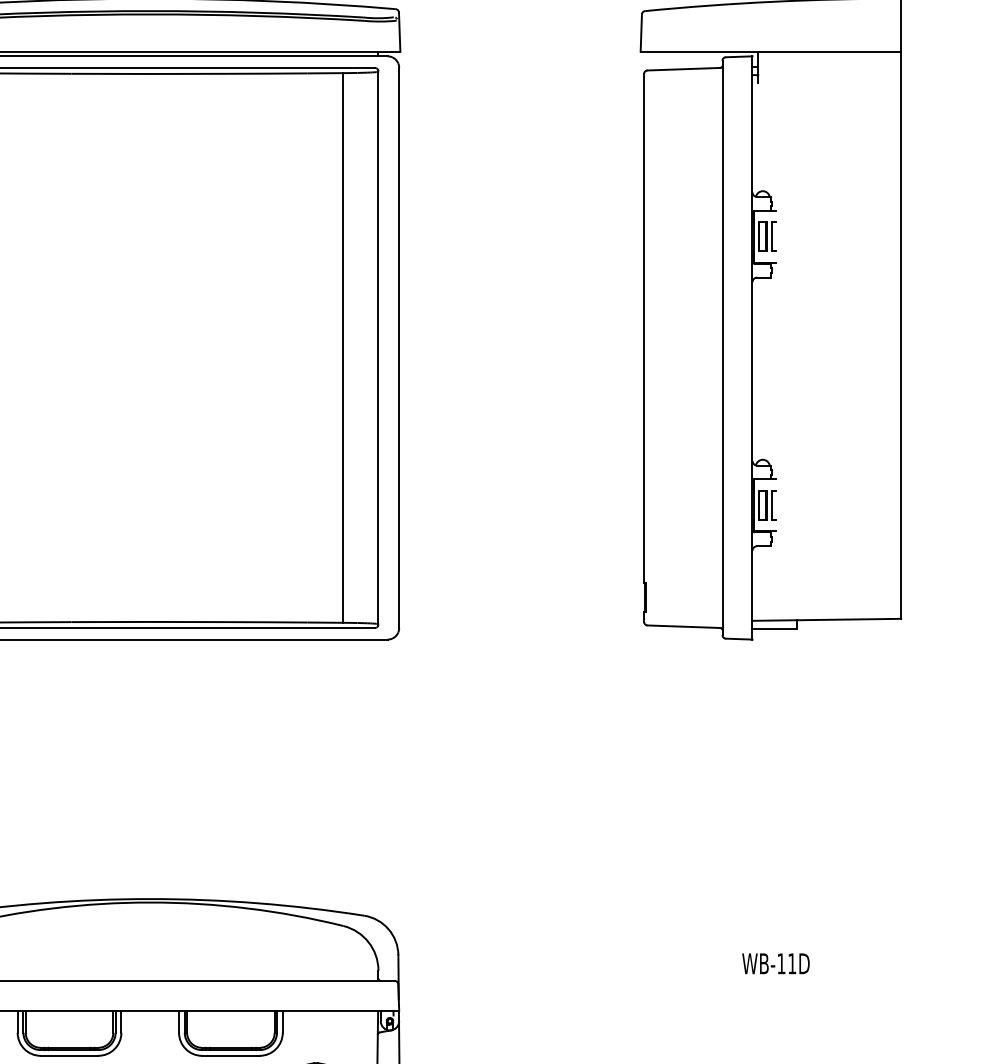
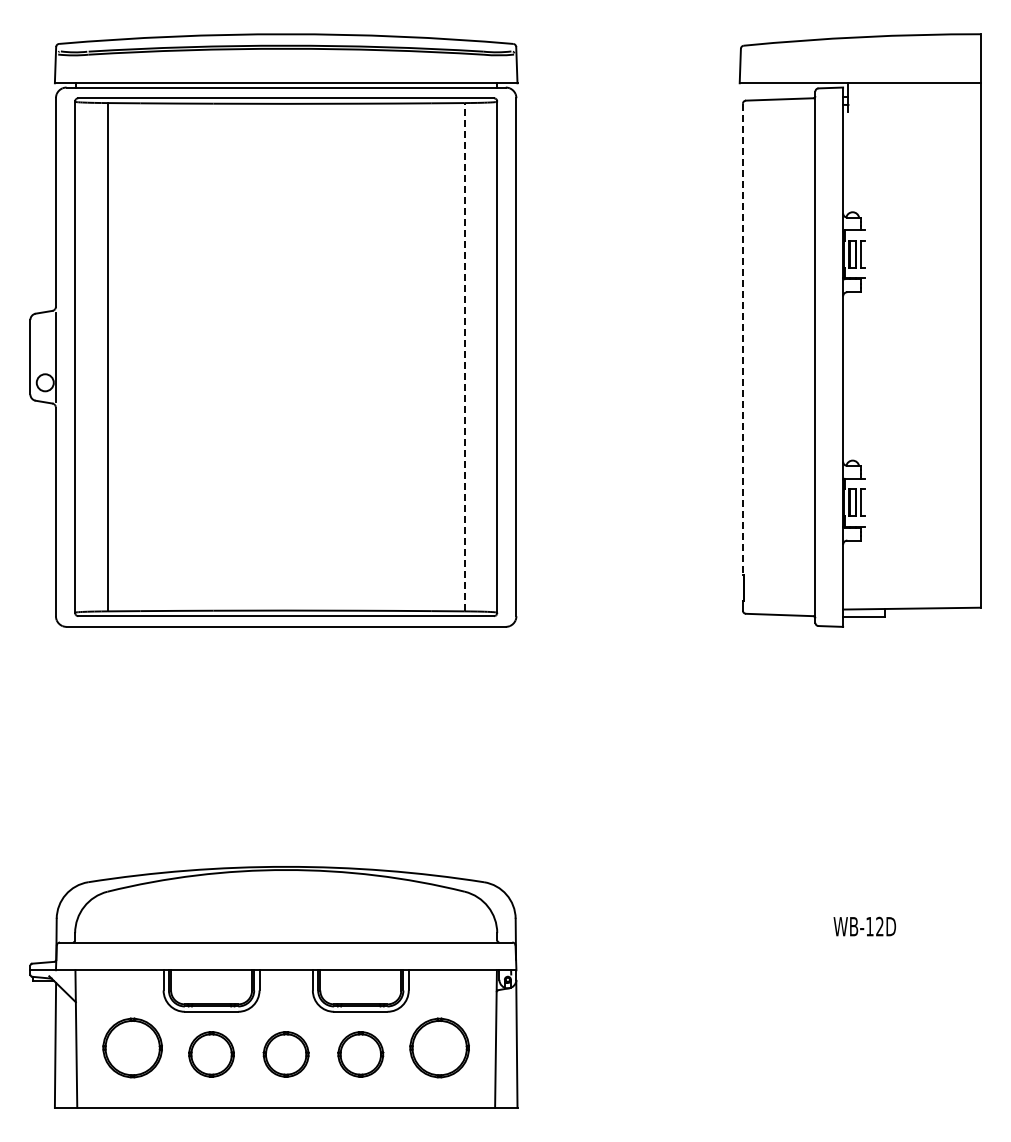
line: (643, 328) -> (742, 339), solid -> dashed
line: (343, 347) -> (464, 356), solid -> dashed
text: (791, 963) -> (879, 926), WB-11D -> WB-12D

